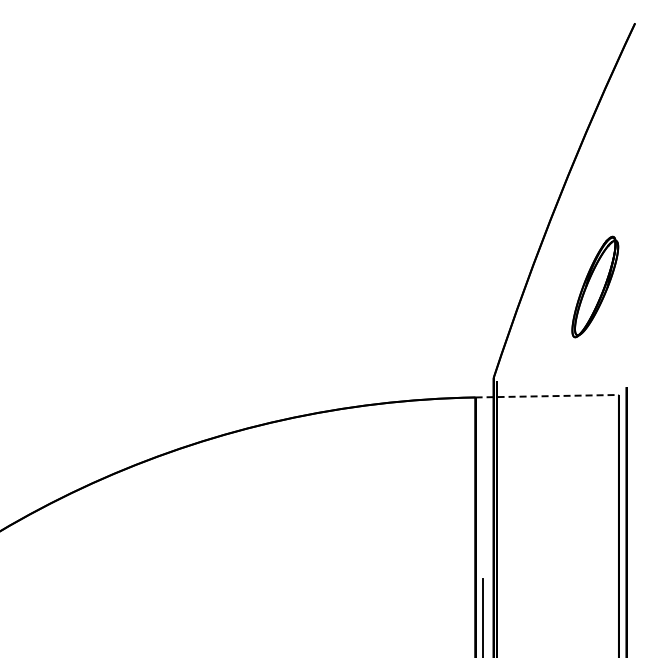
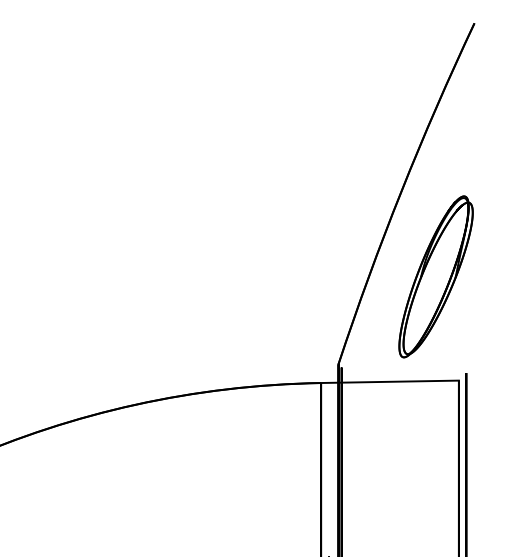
part: (595, 286) -> (436, 276), size x1.67
line: (547, 396) -> (390, 382), dashed -> solid

